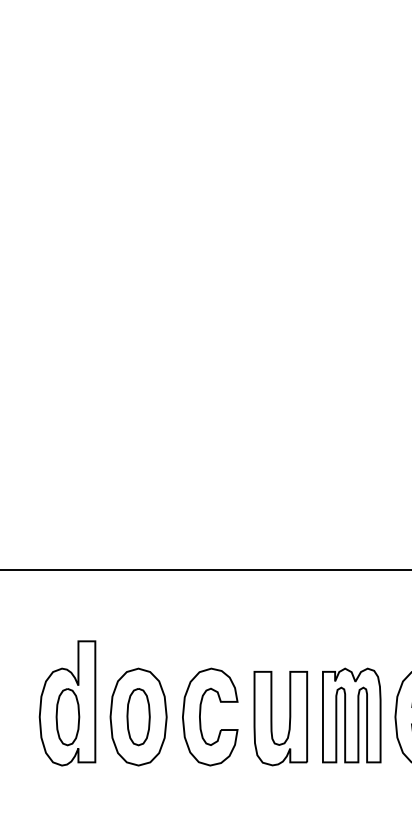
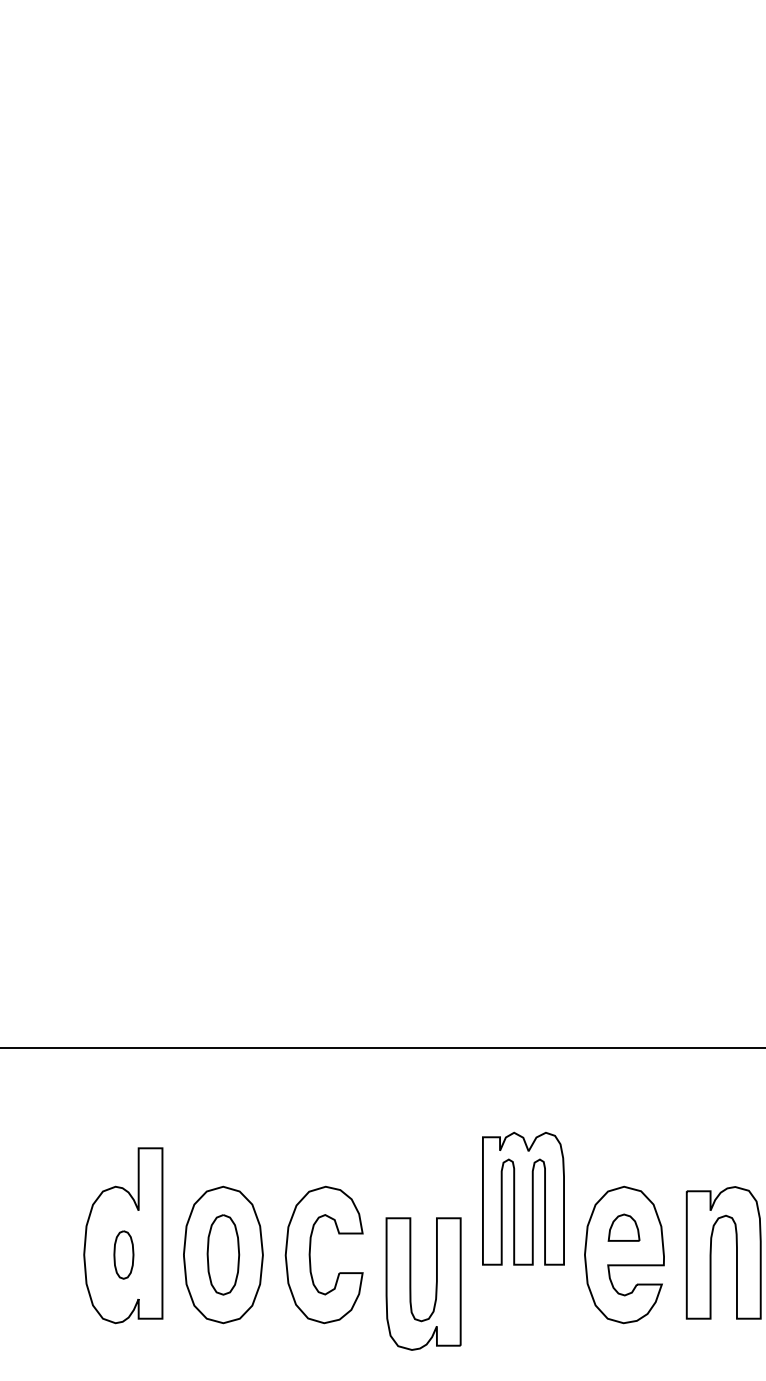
part: (351, 715) -> (523, 1198), moved
part: (67, 716) -> (123, 1254), size x0.6
part: (272, 718) -> (411, 1283), moved

